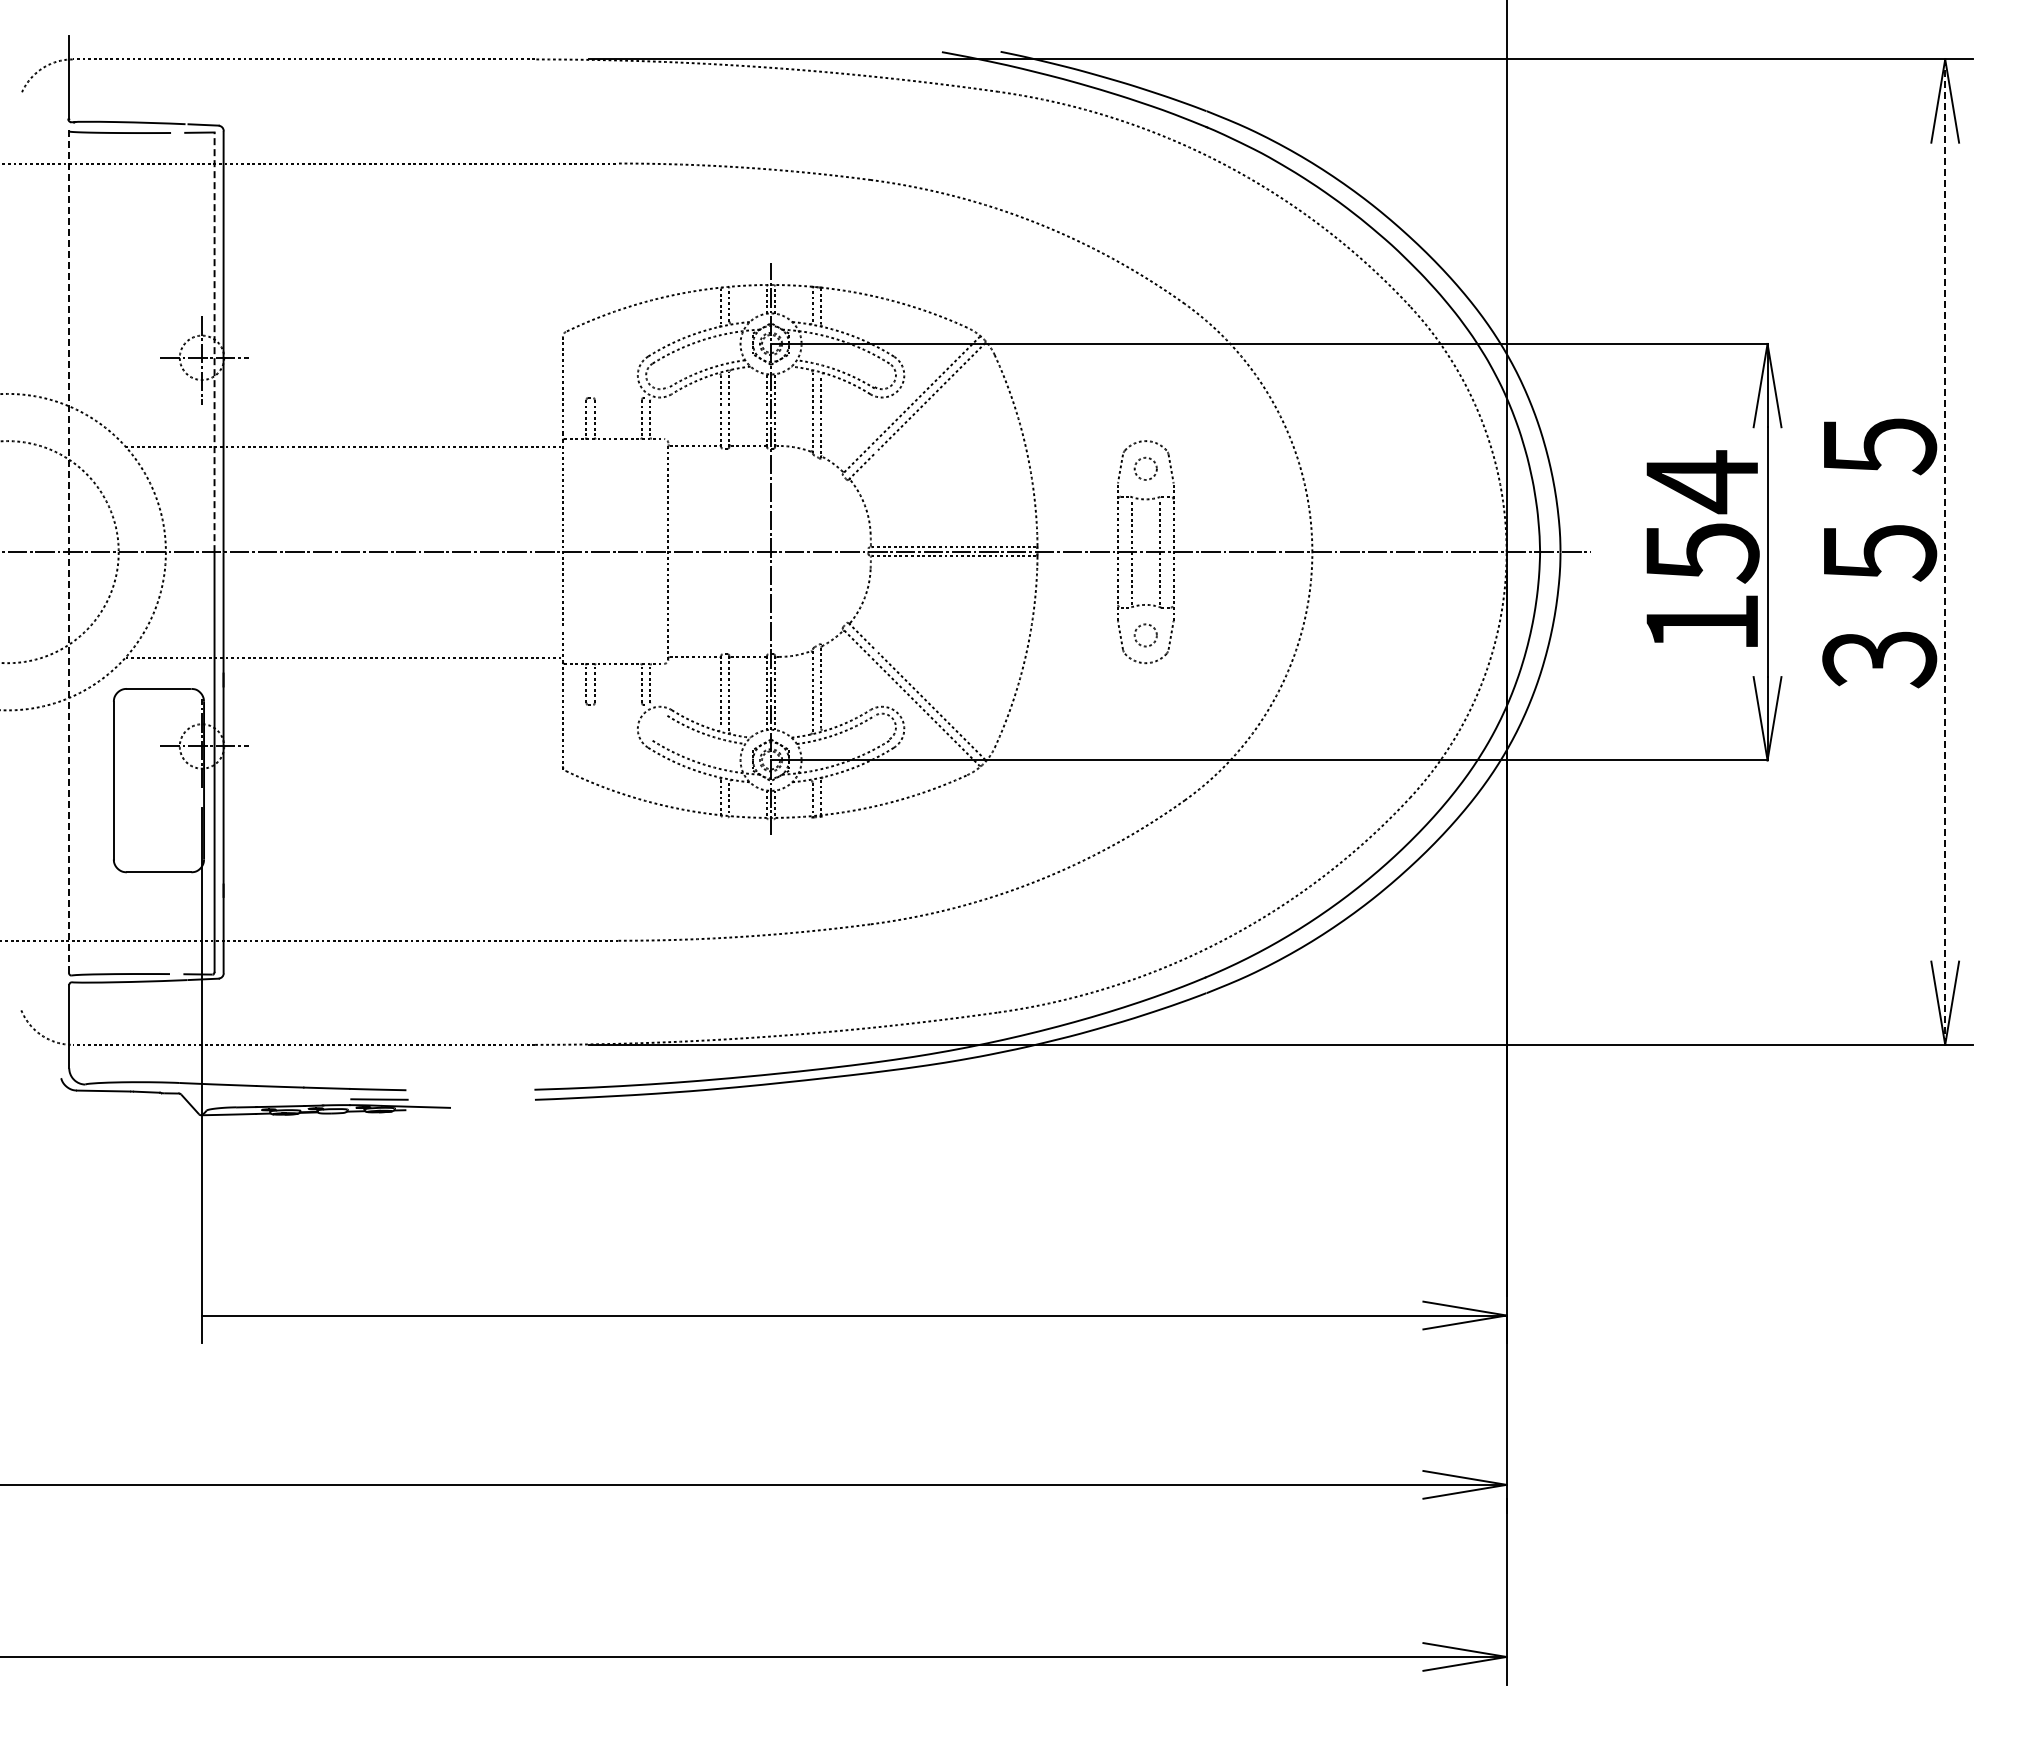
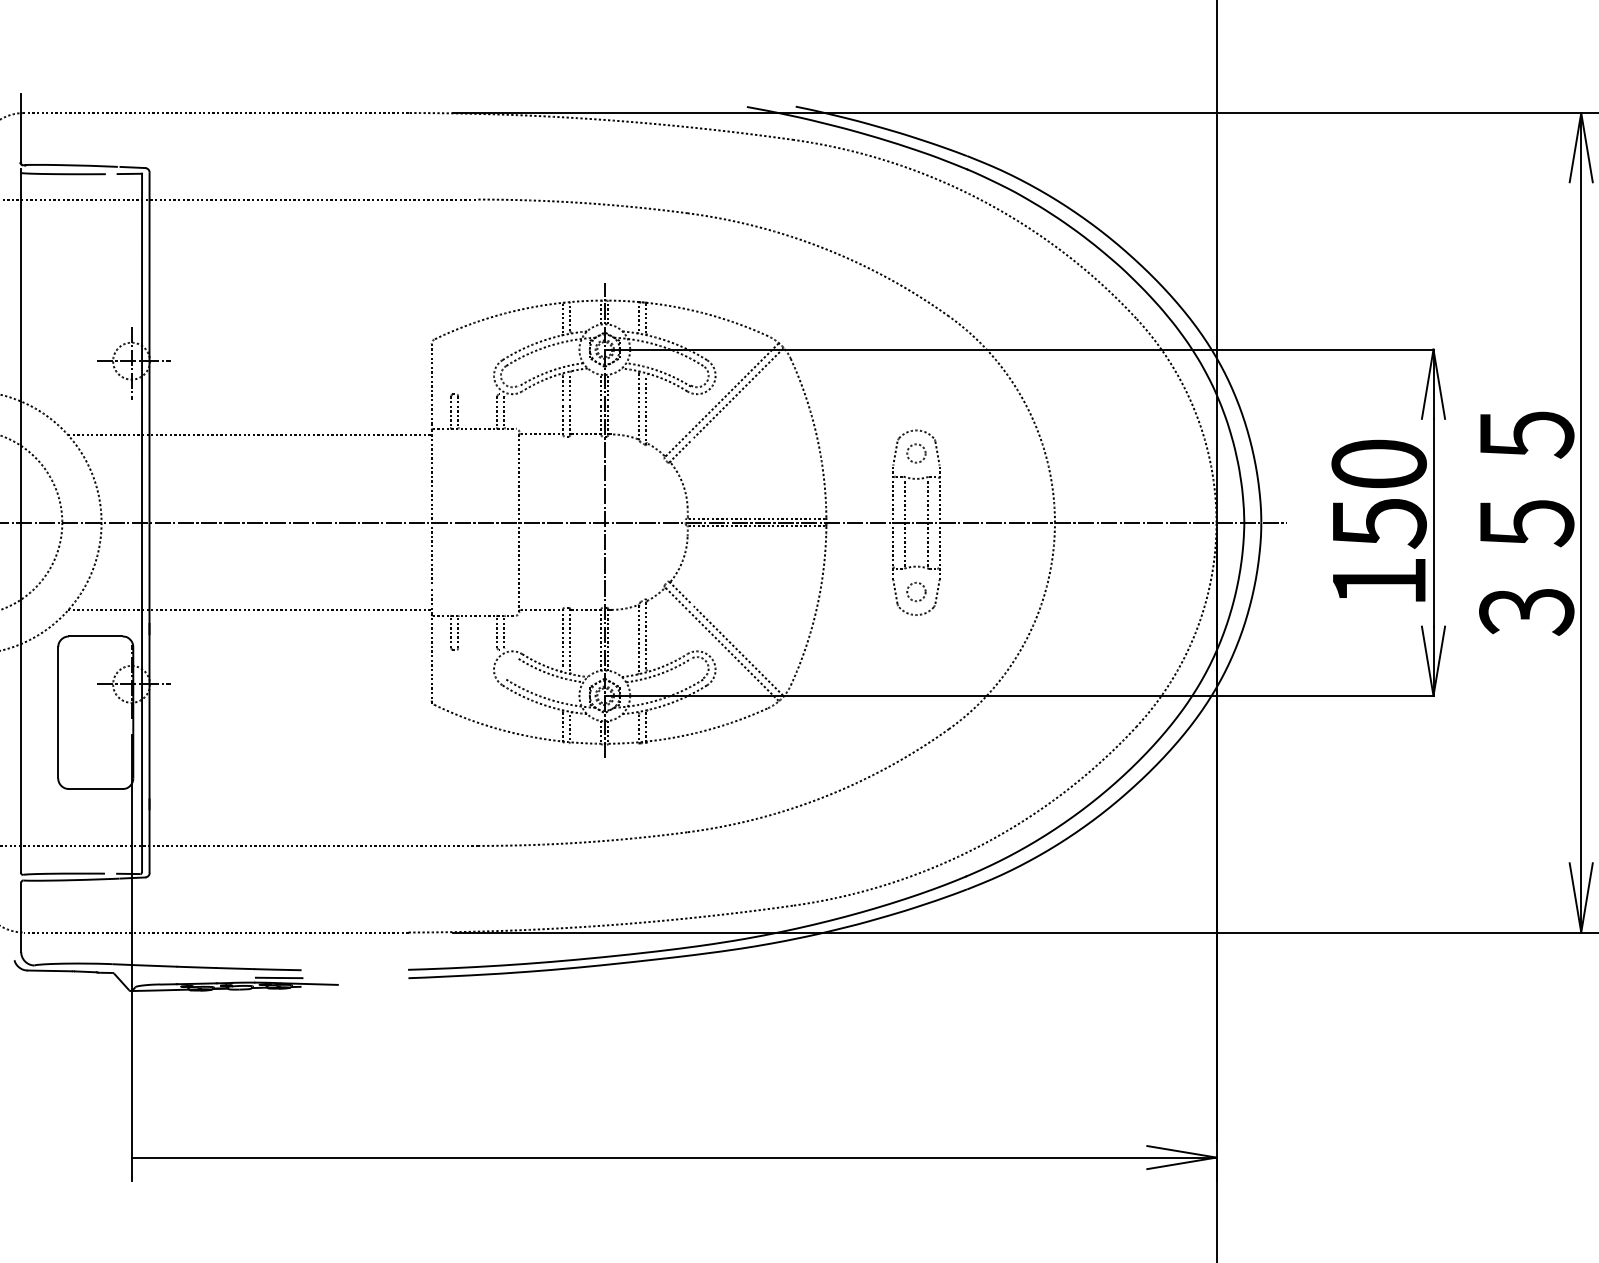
line: (214, 342) -> (141, 348), dashed -> solid
text: (1701, 482) -> (1378, 464), 154 -> 150
line: (68, 549) -> (20, 520), dashed -> solid
line: (1945, 552) -> (1581, 523), dashed -> solid

